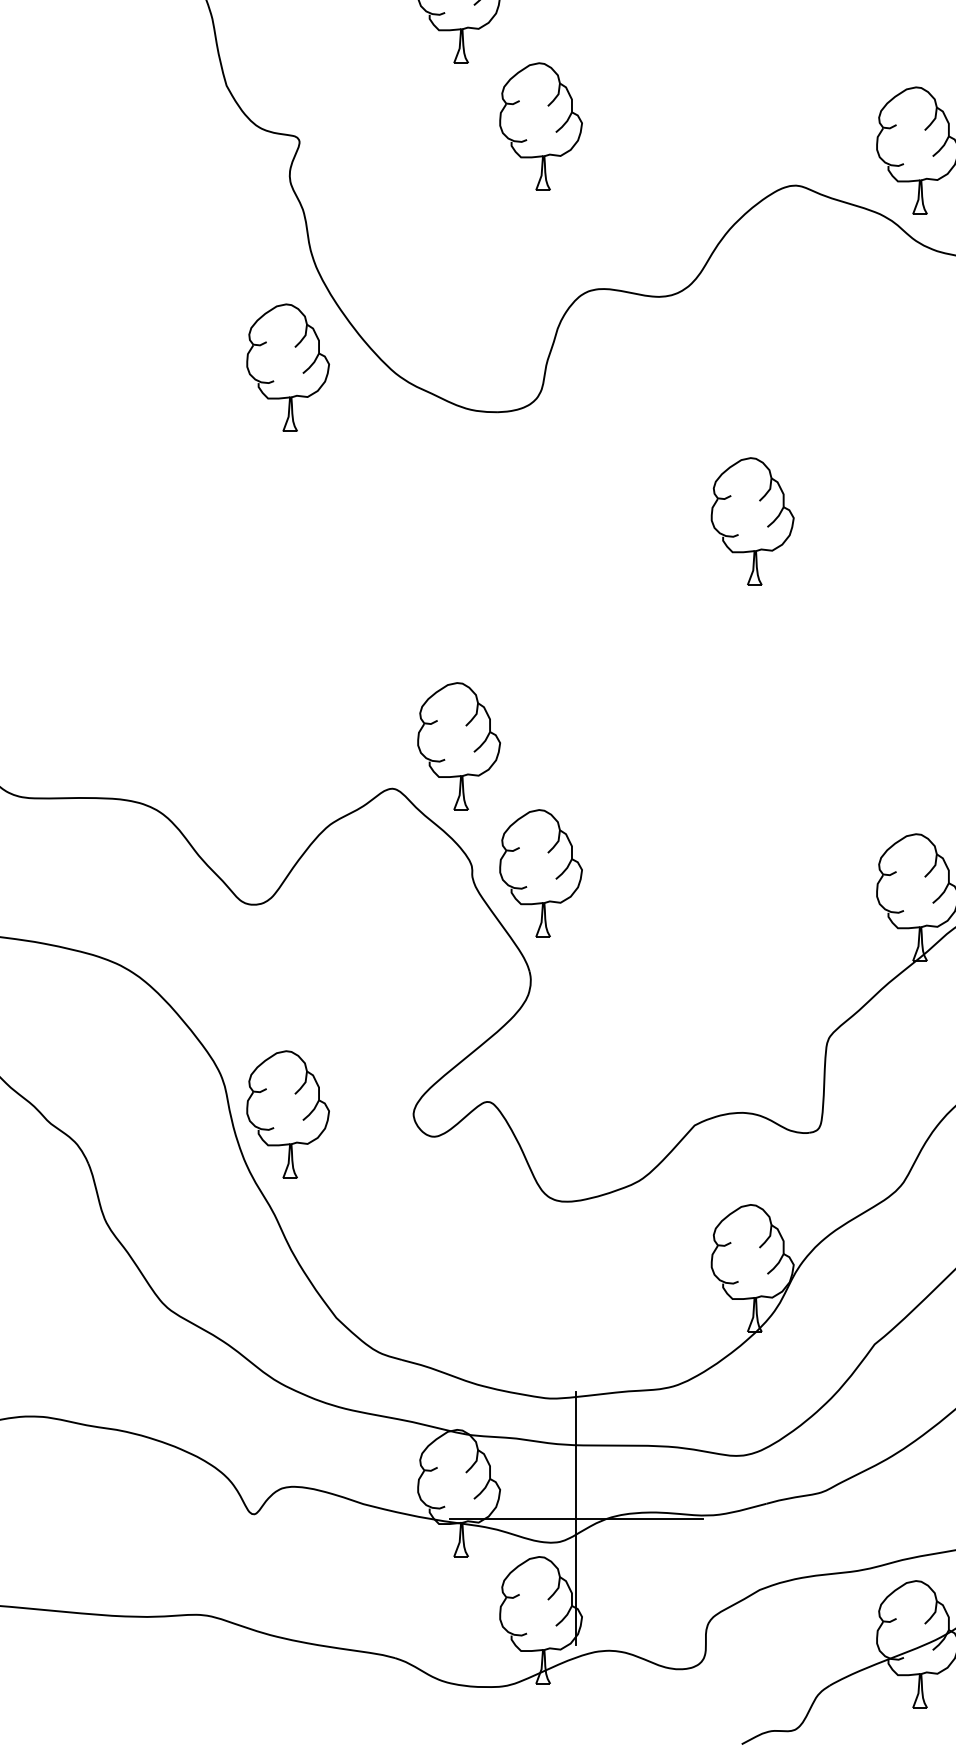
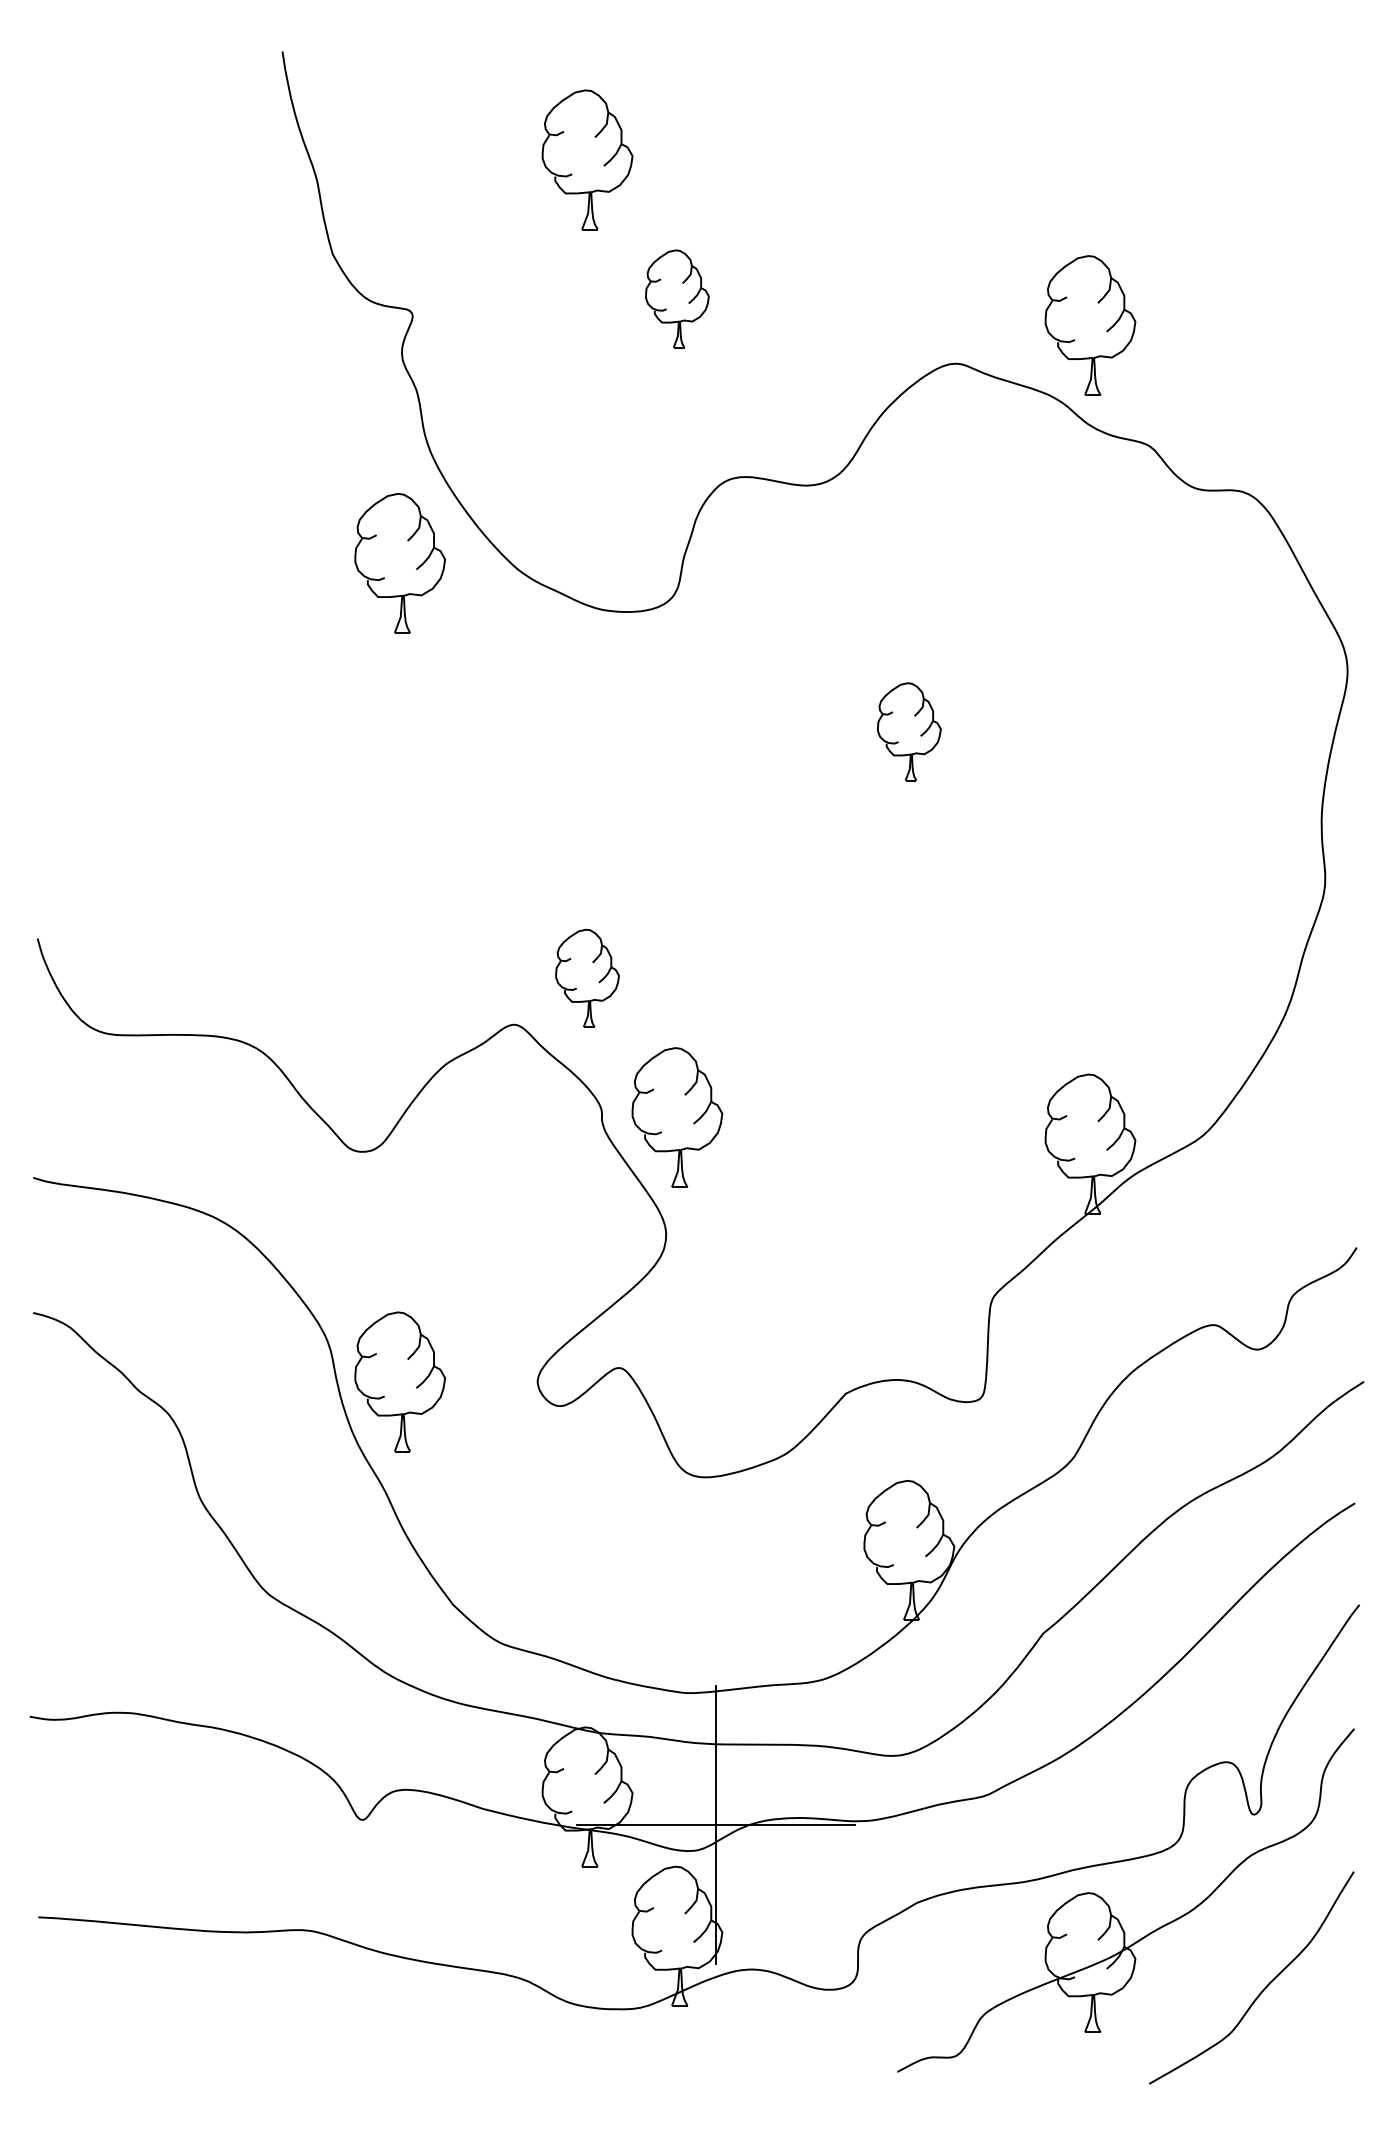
part: (541, 126) -> (677, 298), size x0.7
part: (752, 521) -> (909, 731), size x0.7
part: (459, 746) -> (587, 978), size x0.7

